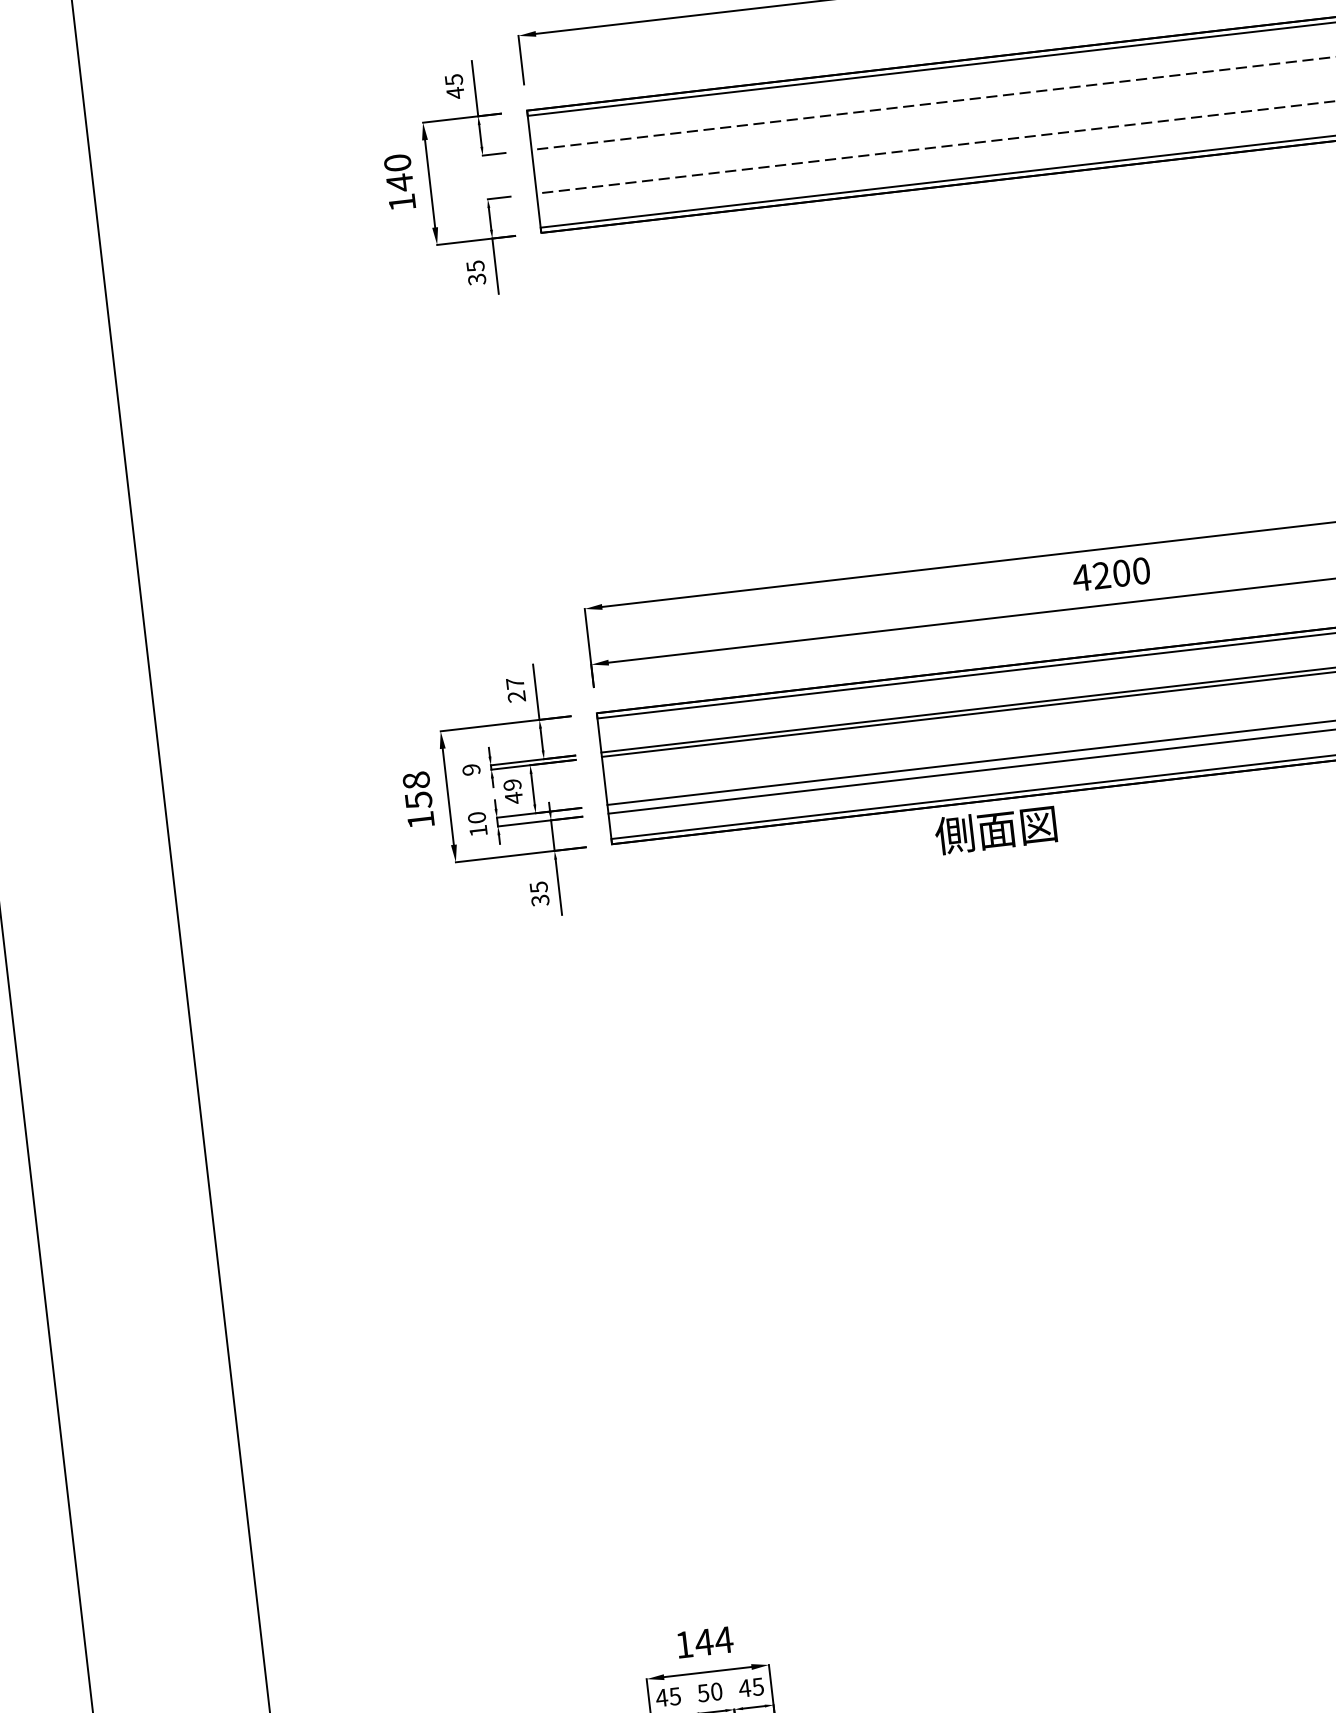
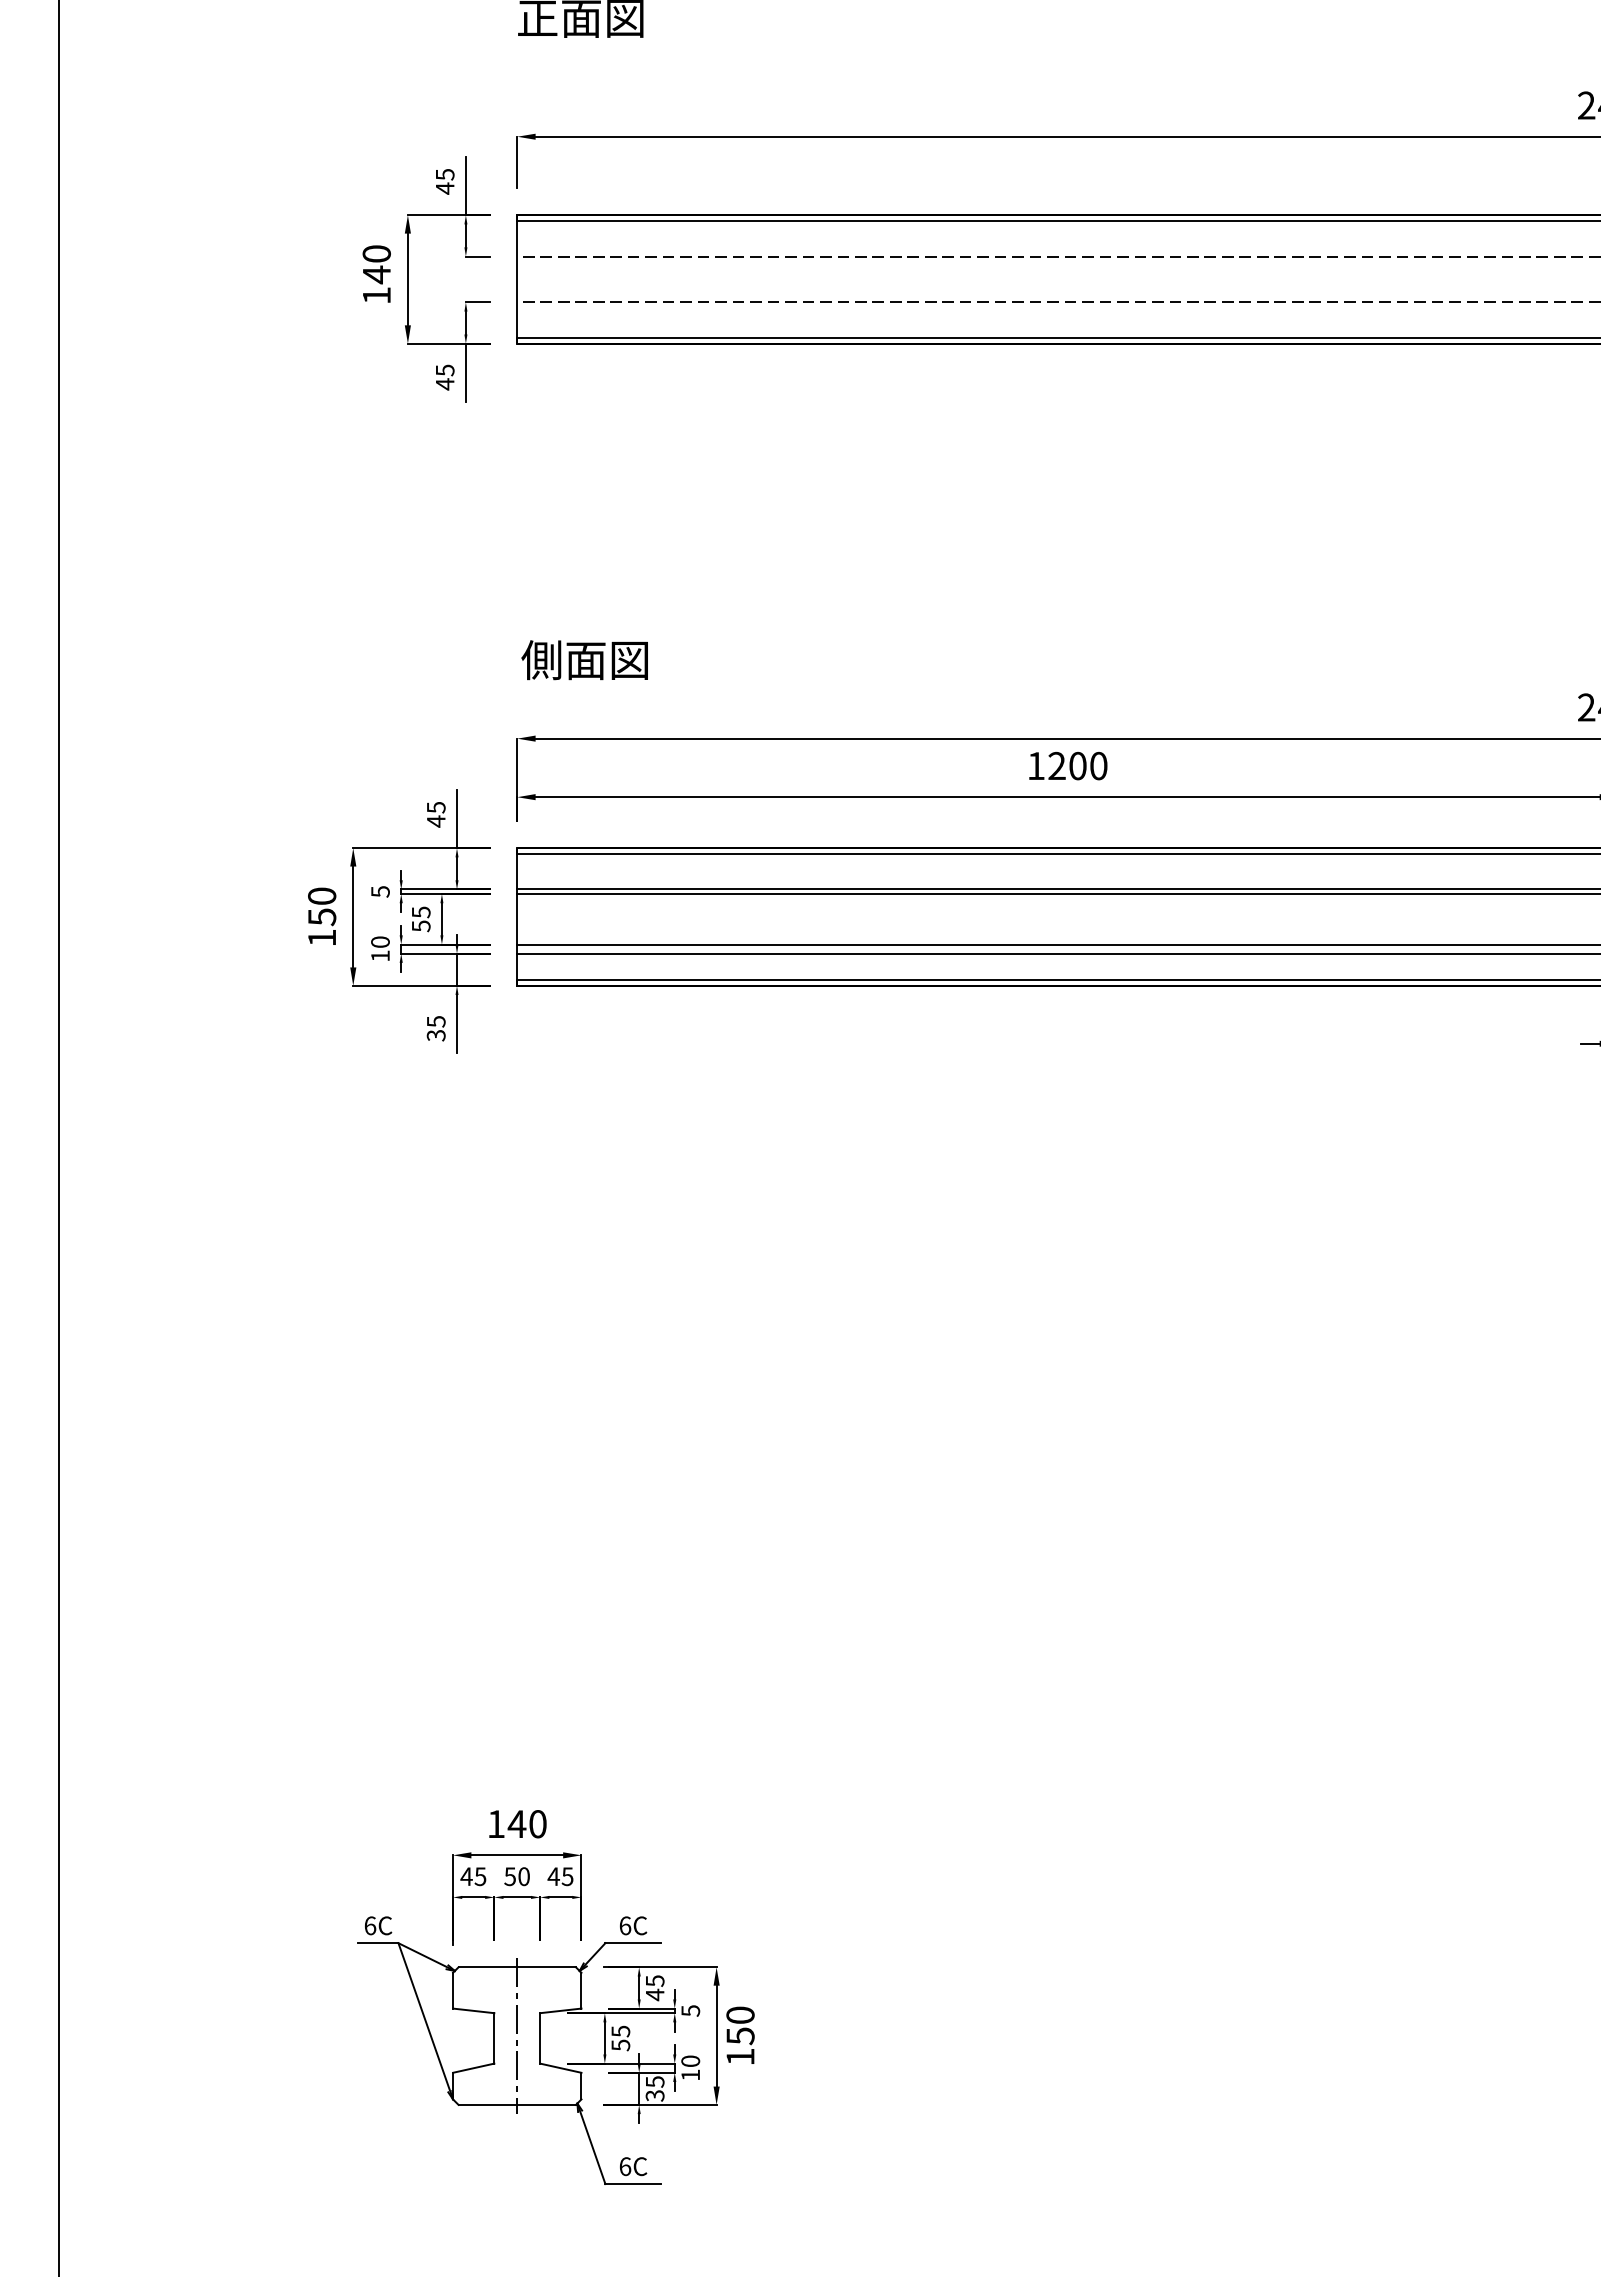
text: (476, 279) -> (444, 384), 35 -> 45
text: (1081, 577) -> (1035, 765), 4200 -> 1200
text: (515, 690) -> (435, 814), 27 -> 45
text: (471, 769) -> (380, 891), 9 -> 5
text: (416, 779) -> (322, 895), 158 -> 150
text: (512, 791) -> (420, 919), 49 -> 55
text: (995, 830) -> (584, 660), moved
text: (723, 1640) -> (537, 1824), 144 -> 140

